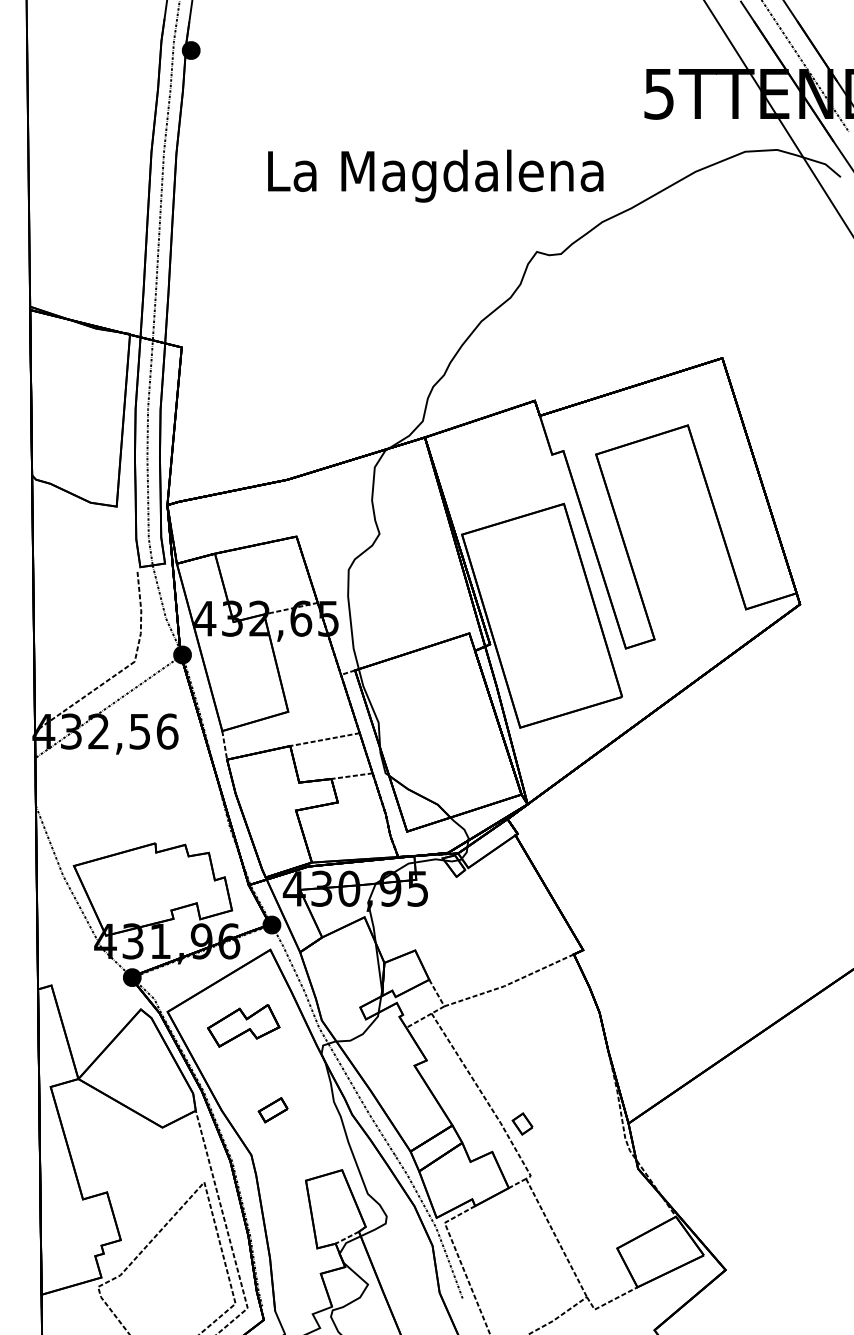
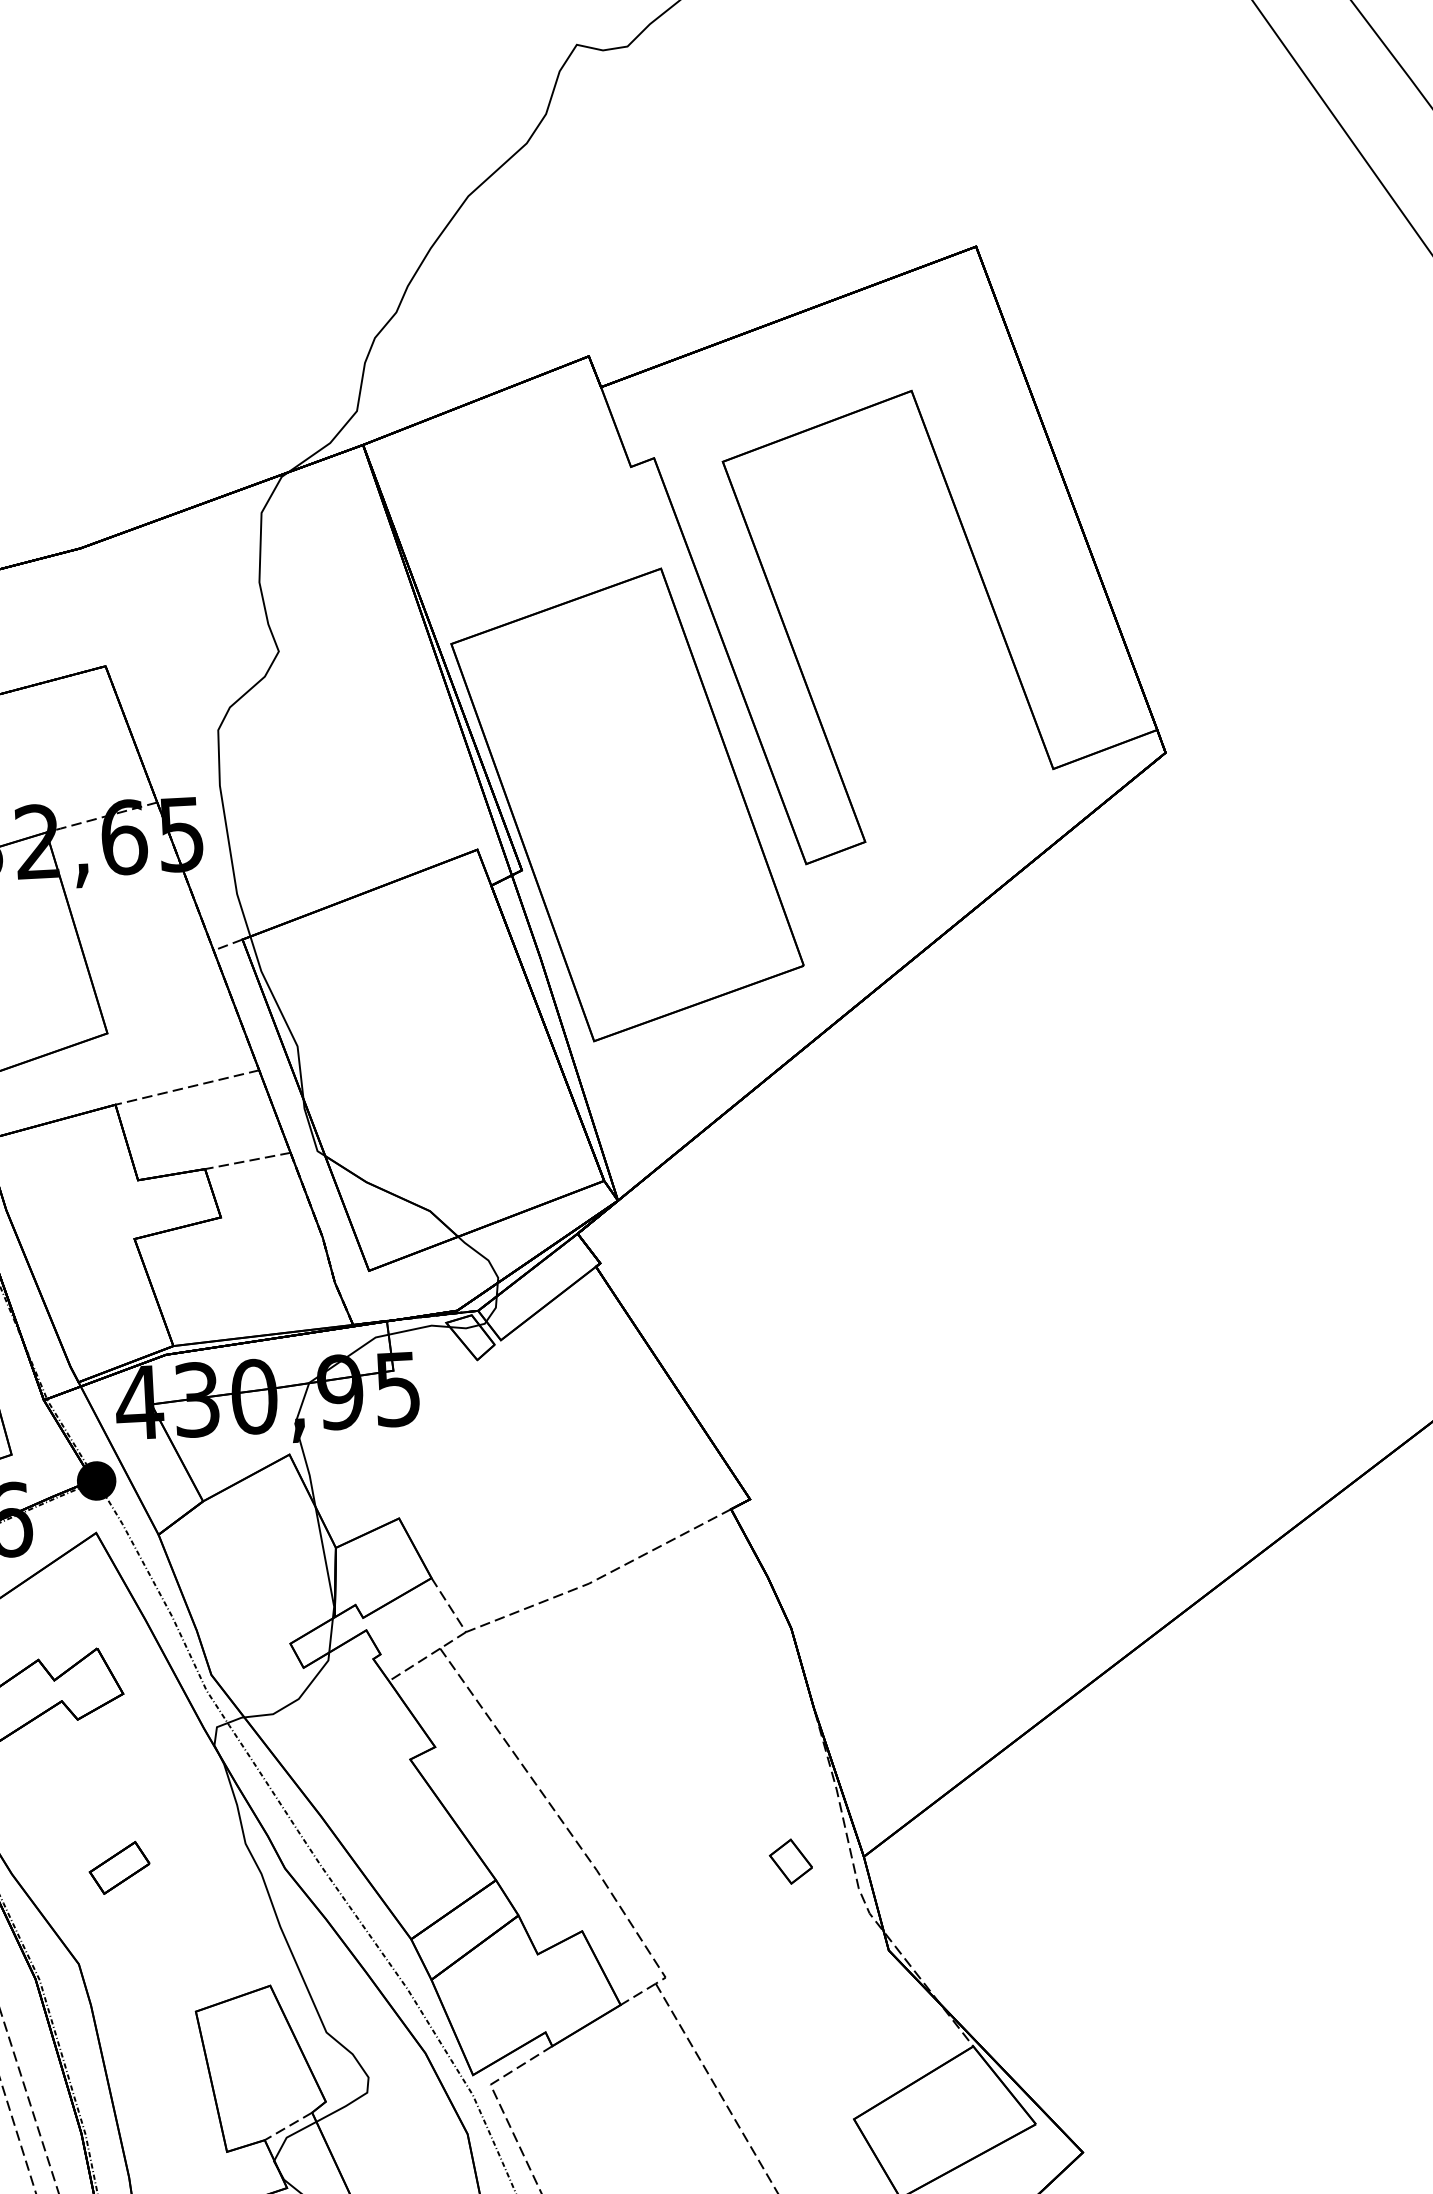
part: (522, 1123) -> (790, 1860), moved

